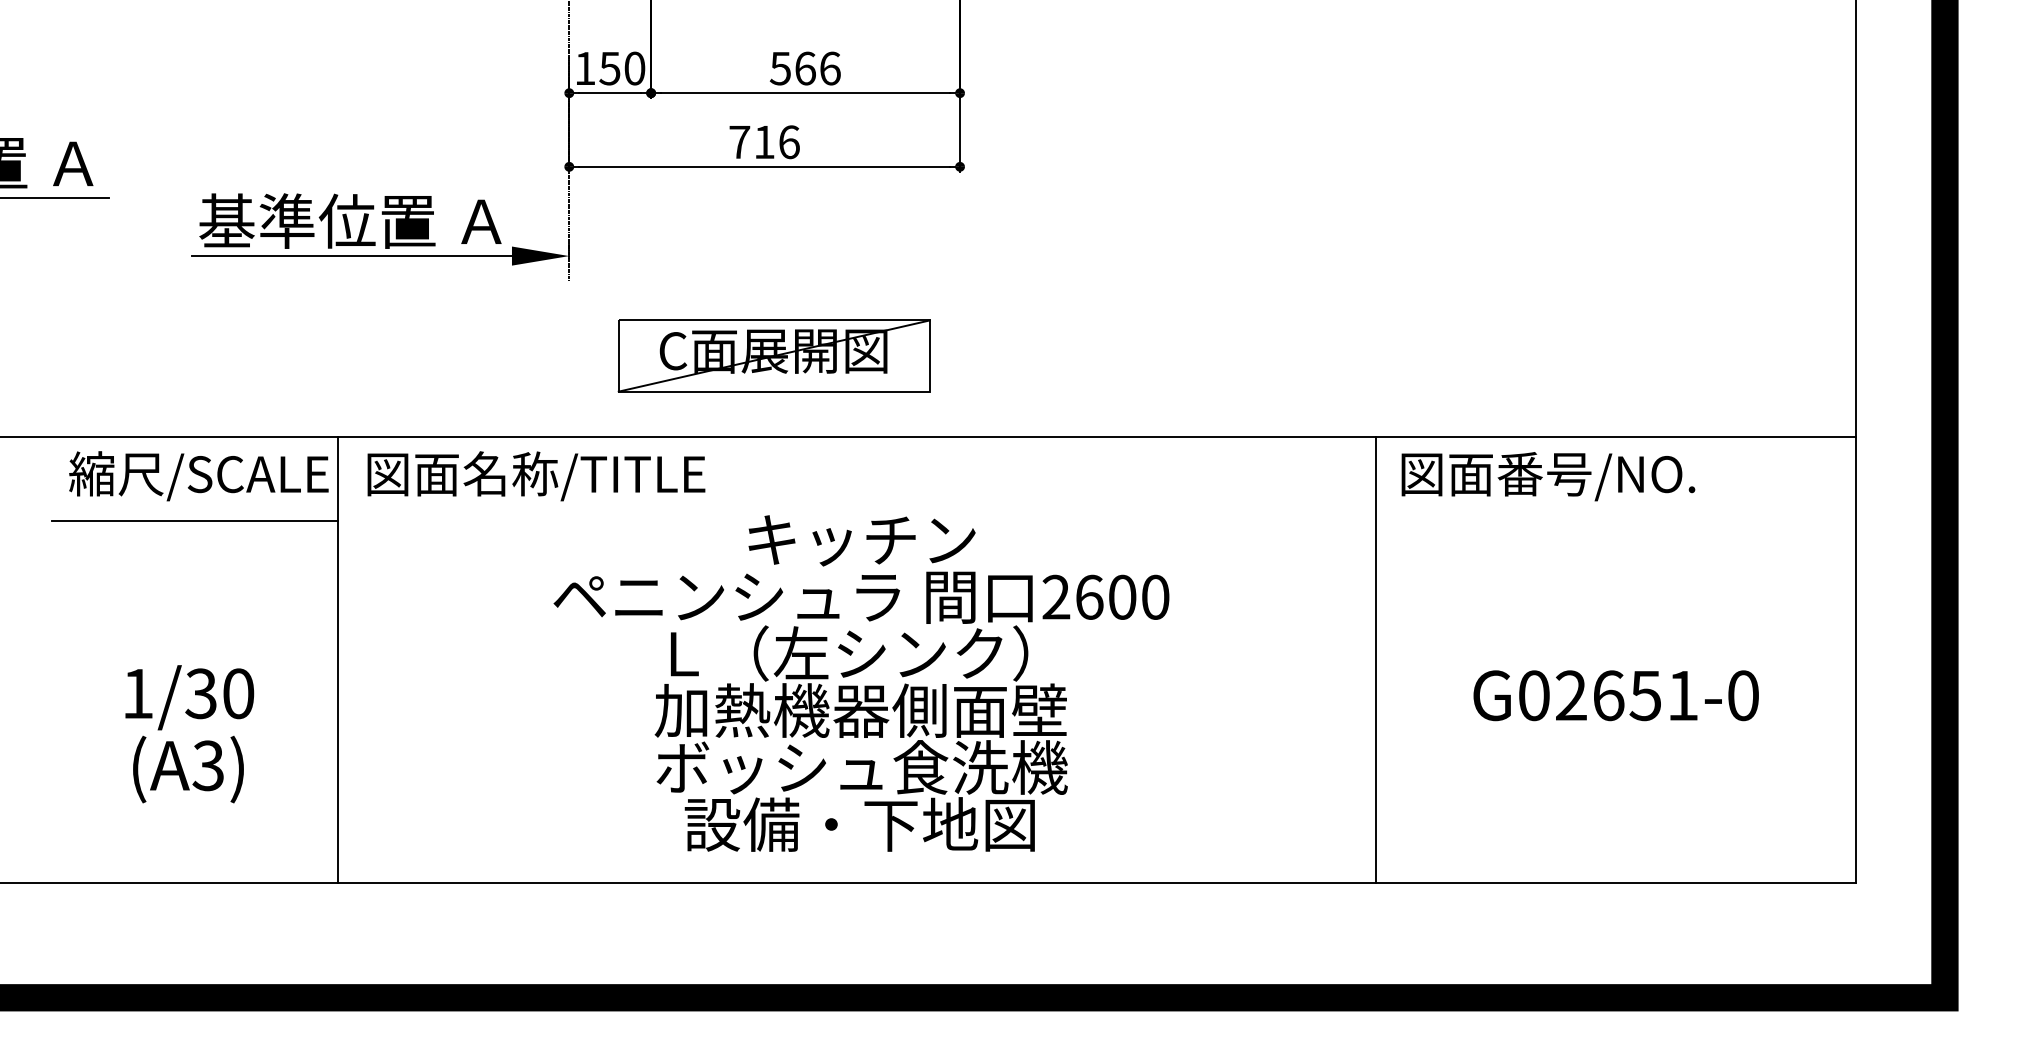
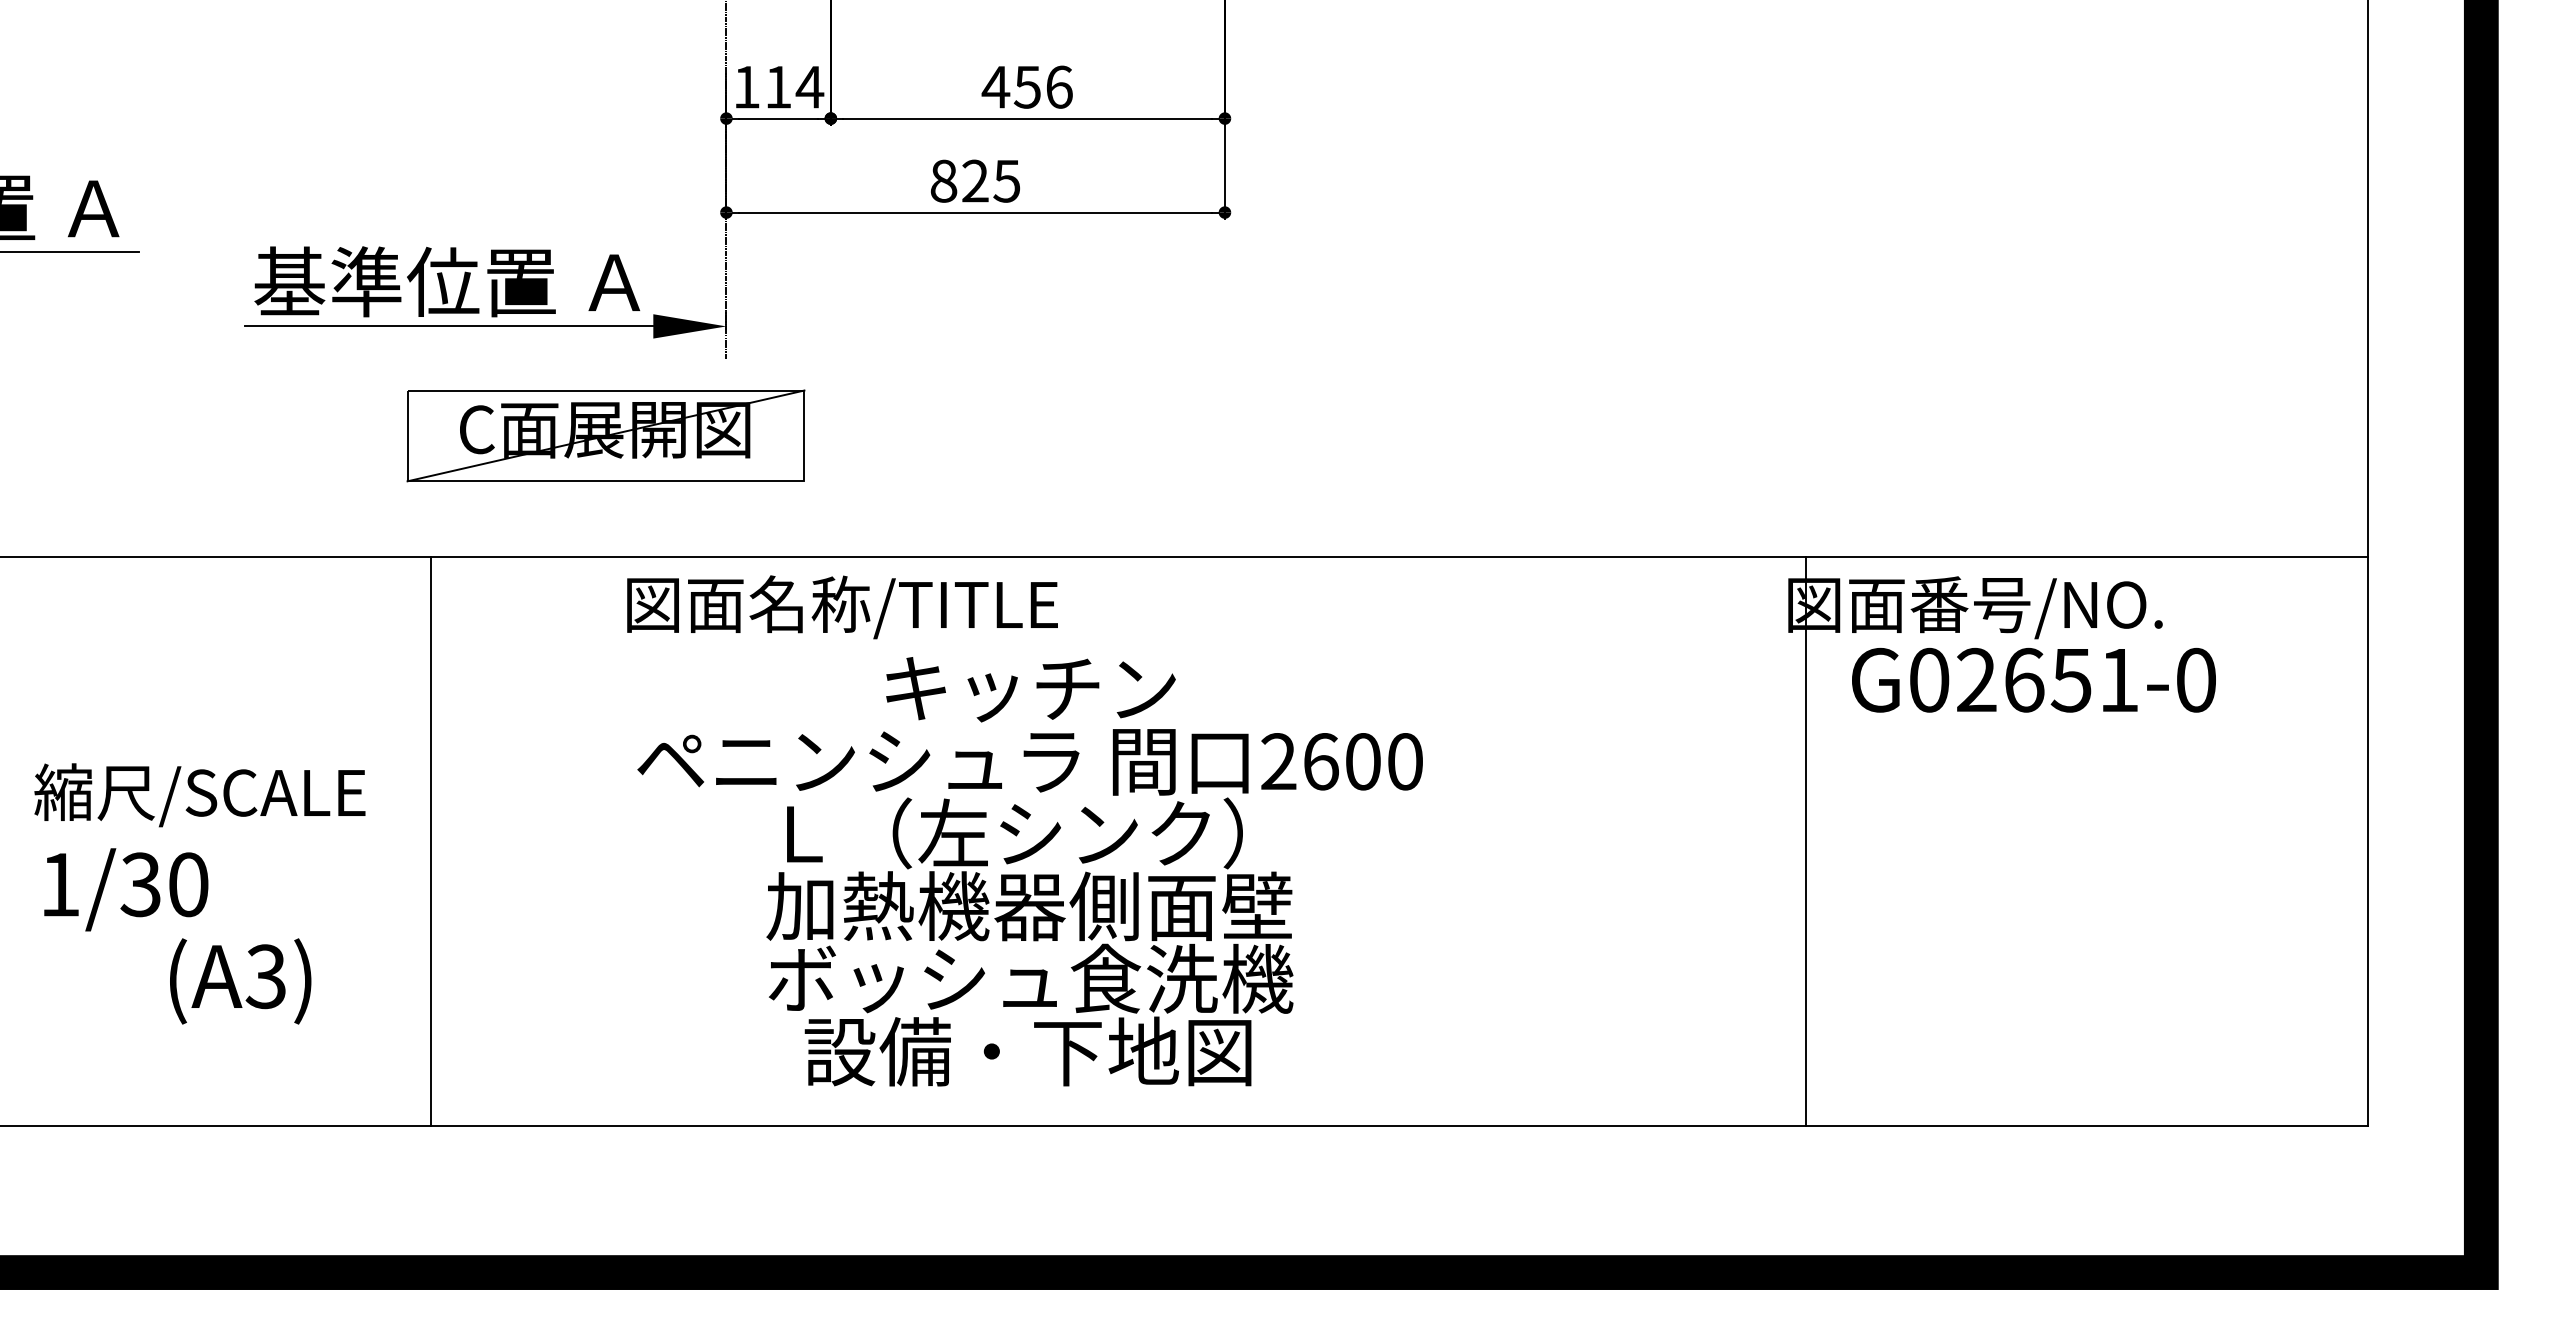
text: (622, 68) -> (794, 86), 150 -> 114
text: (792, 68) -> (1011, 86), 566 -> 456
text: (764, 141) -> (975, 180), 716 -> 825
part: (773, 355) -> (605, 435), moved
text: (198, 476) -> (199, 795), moved
text: (536, 476) -> (842, 607), moved
line: (194, 521) -> (248, 664), removed
line: (1375, 659) -> (1806, 841), moved
text: (860, 683) -> (1029, 871), moved
text: (1615, 695) -> (2033, 680), moved
text: (189, 697) -> (126, 889), moved

